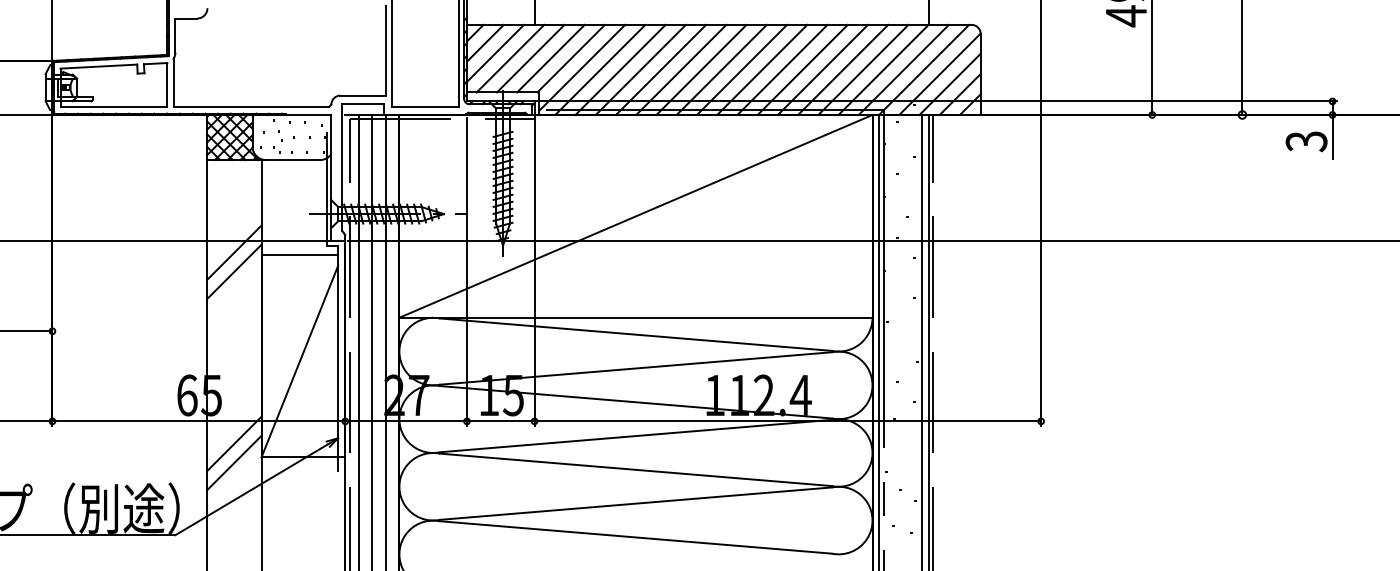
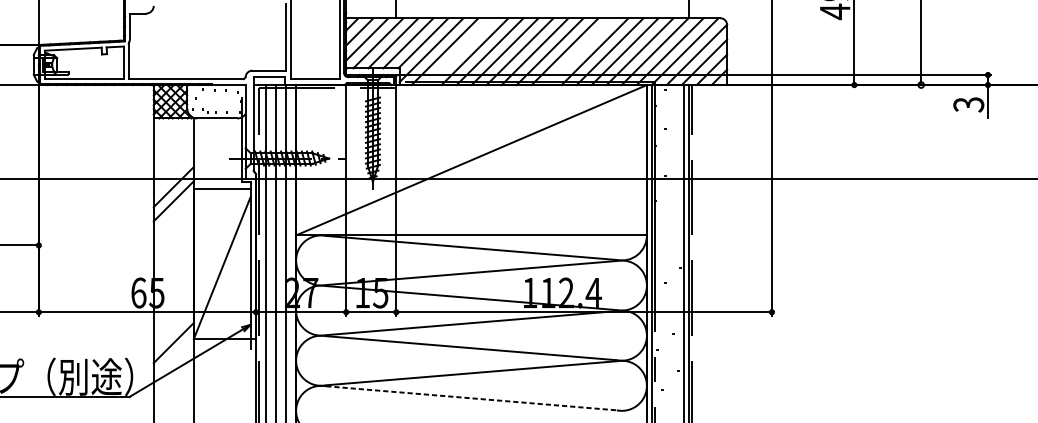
line: (620, 69) -> (460, 51), removed
line: (782, 69) -> (580, 51), removed
line: (234, 443) -> (173, 328), removed
line: (635, 537) -> (471, 398), solid -> dashed

